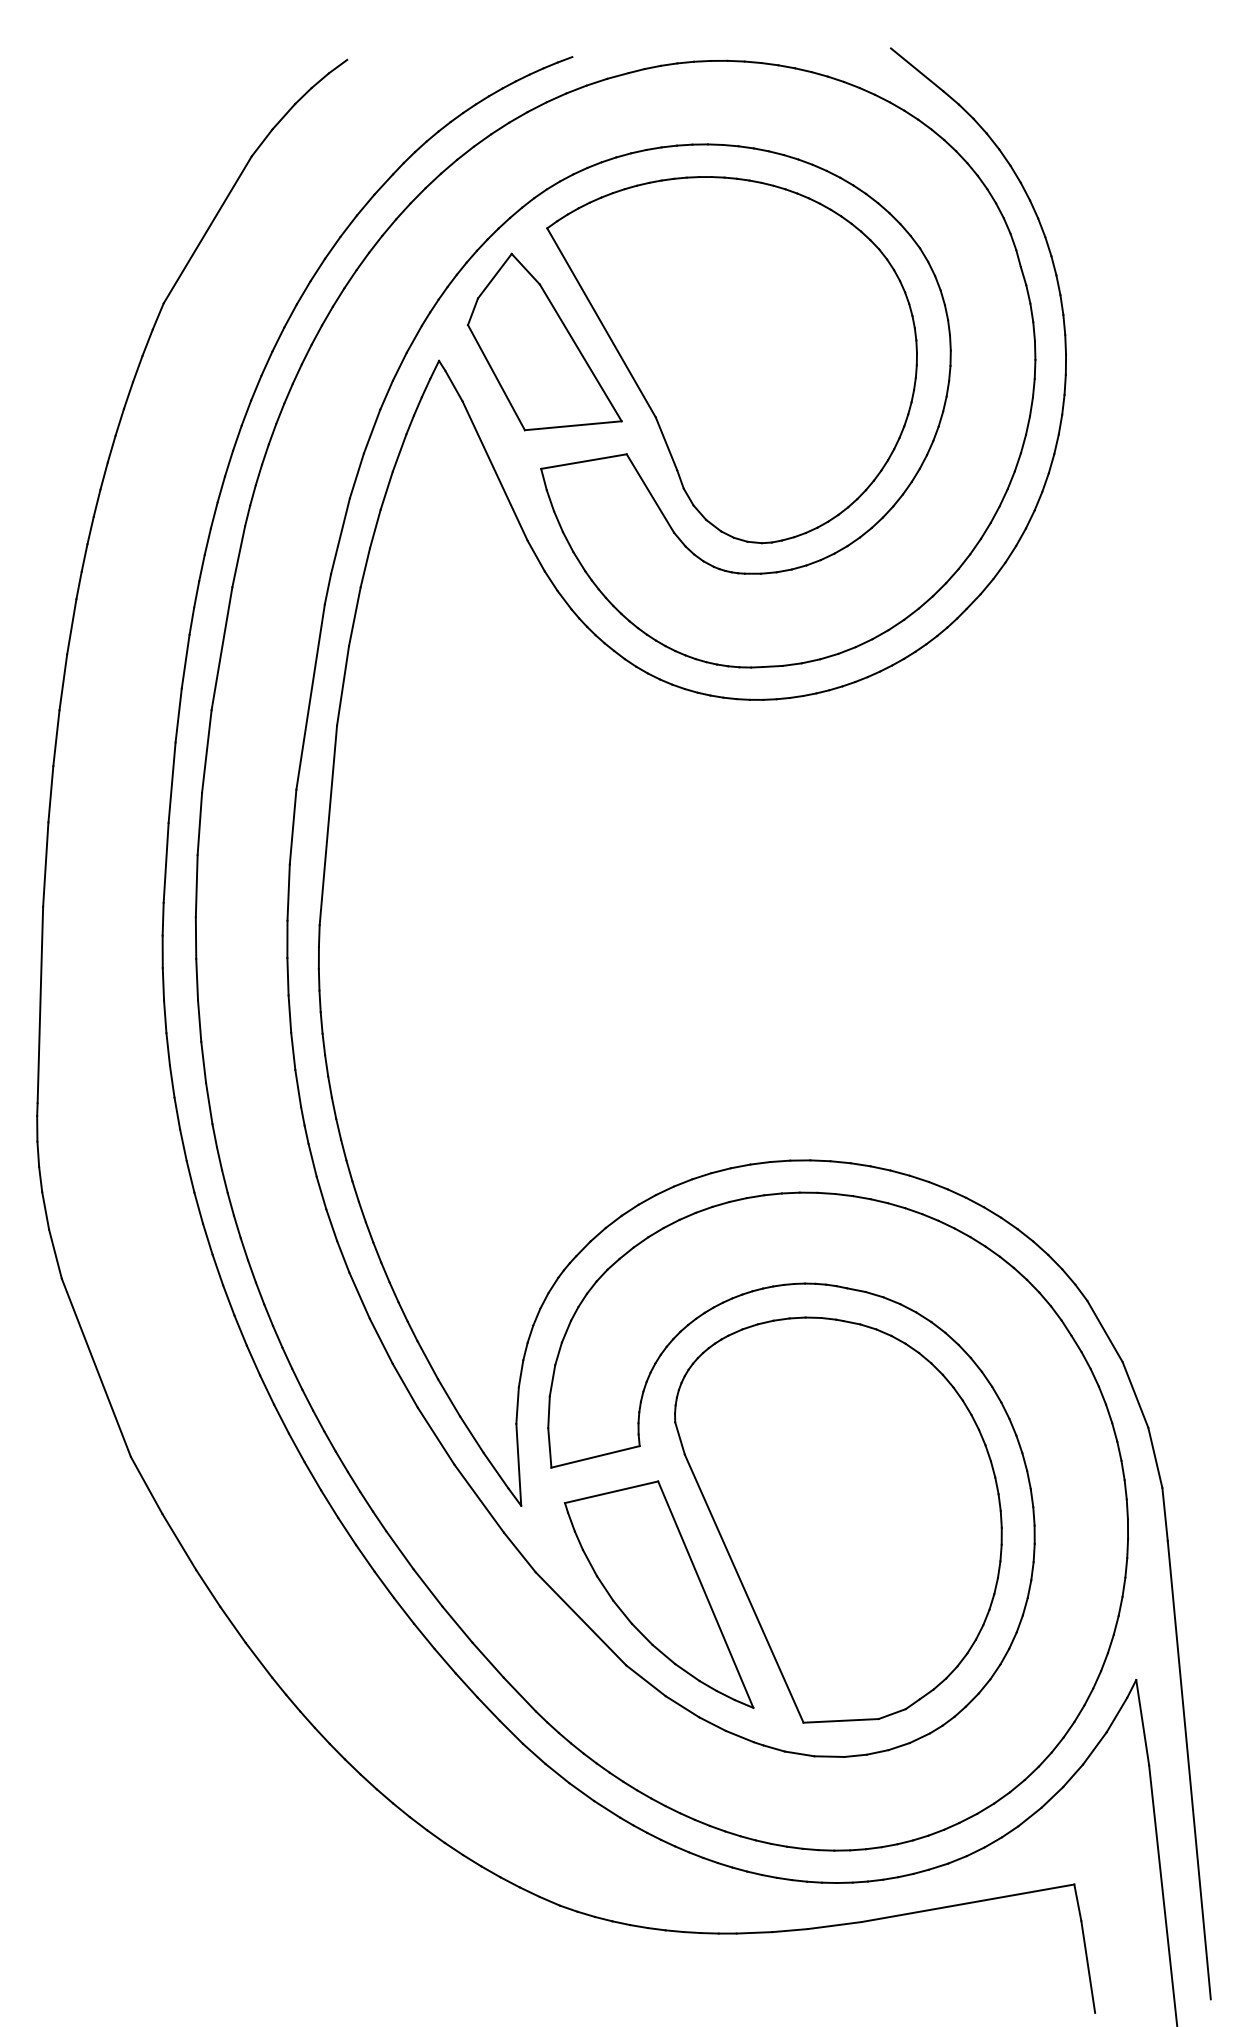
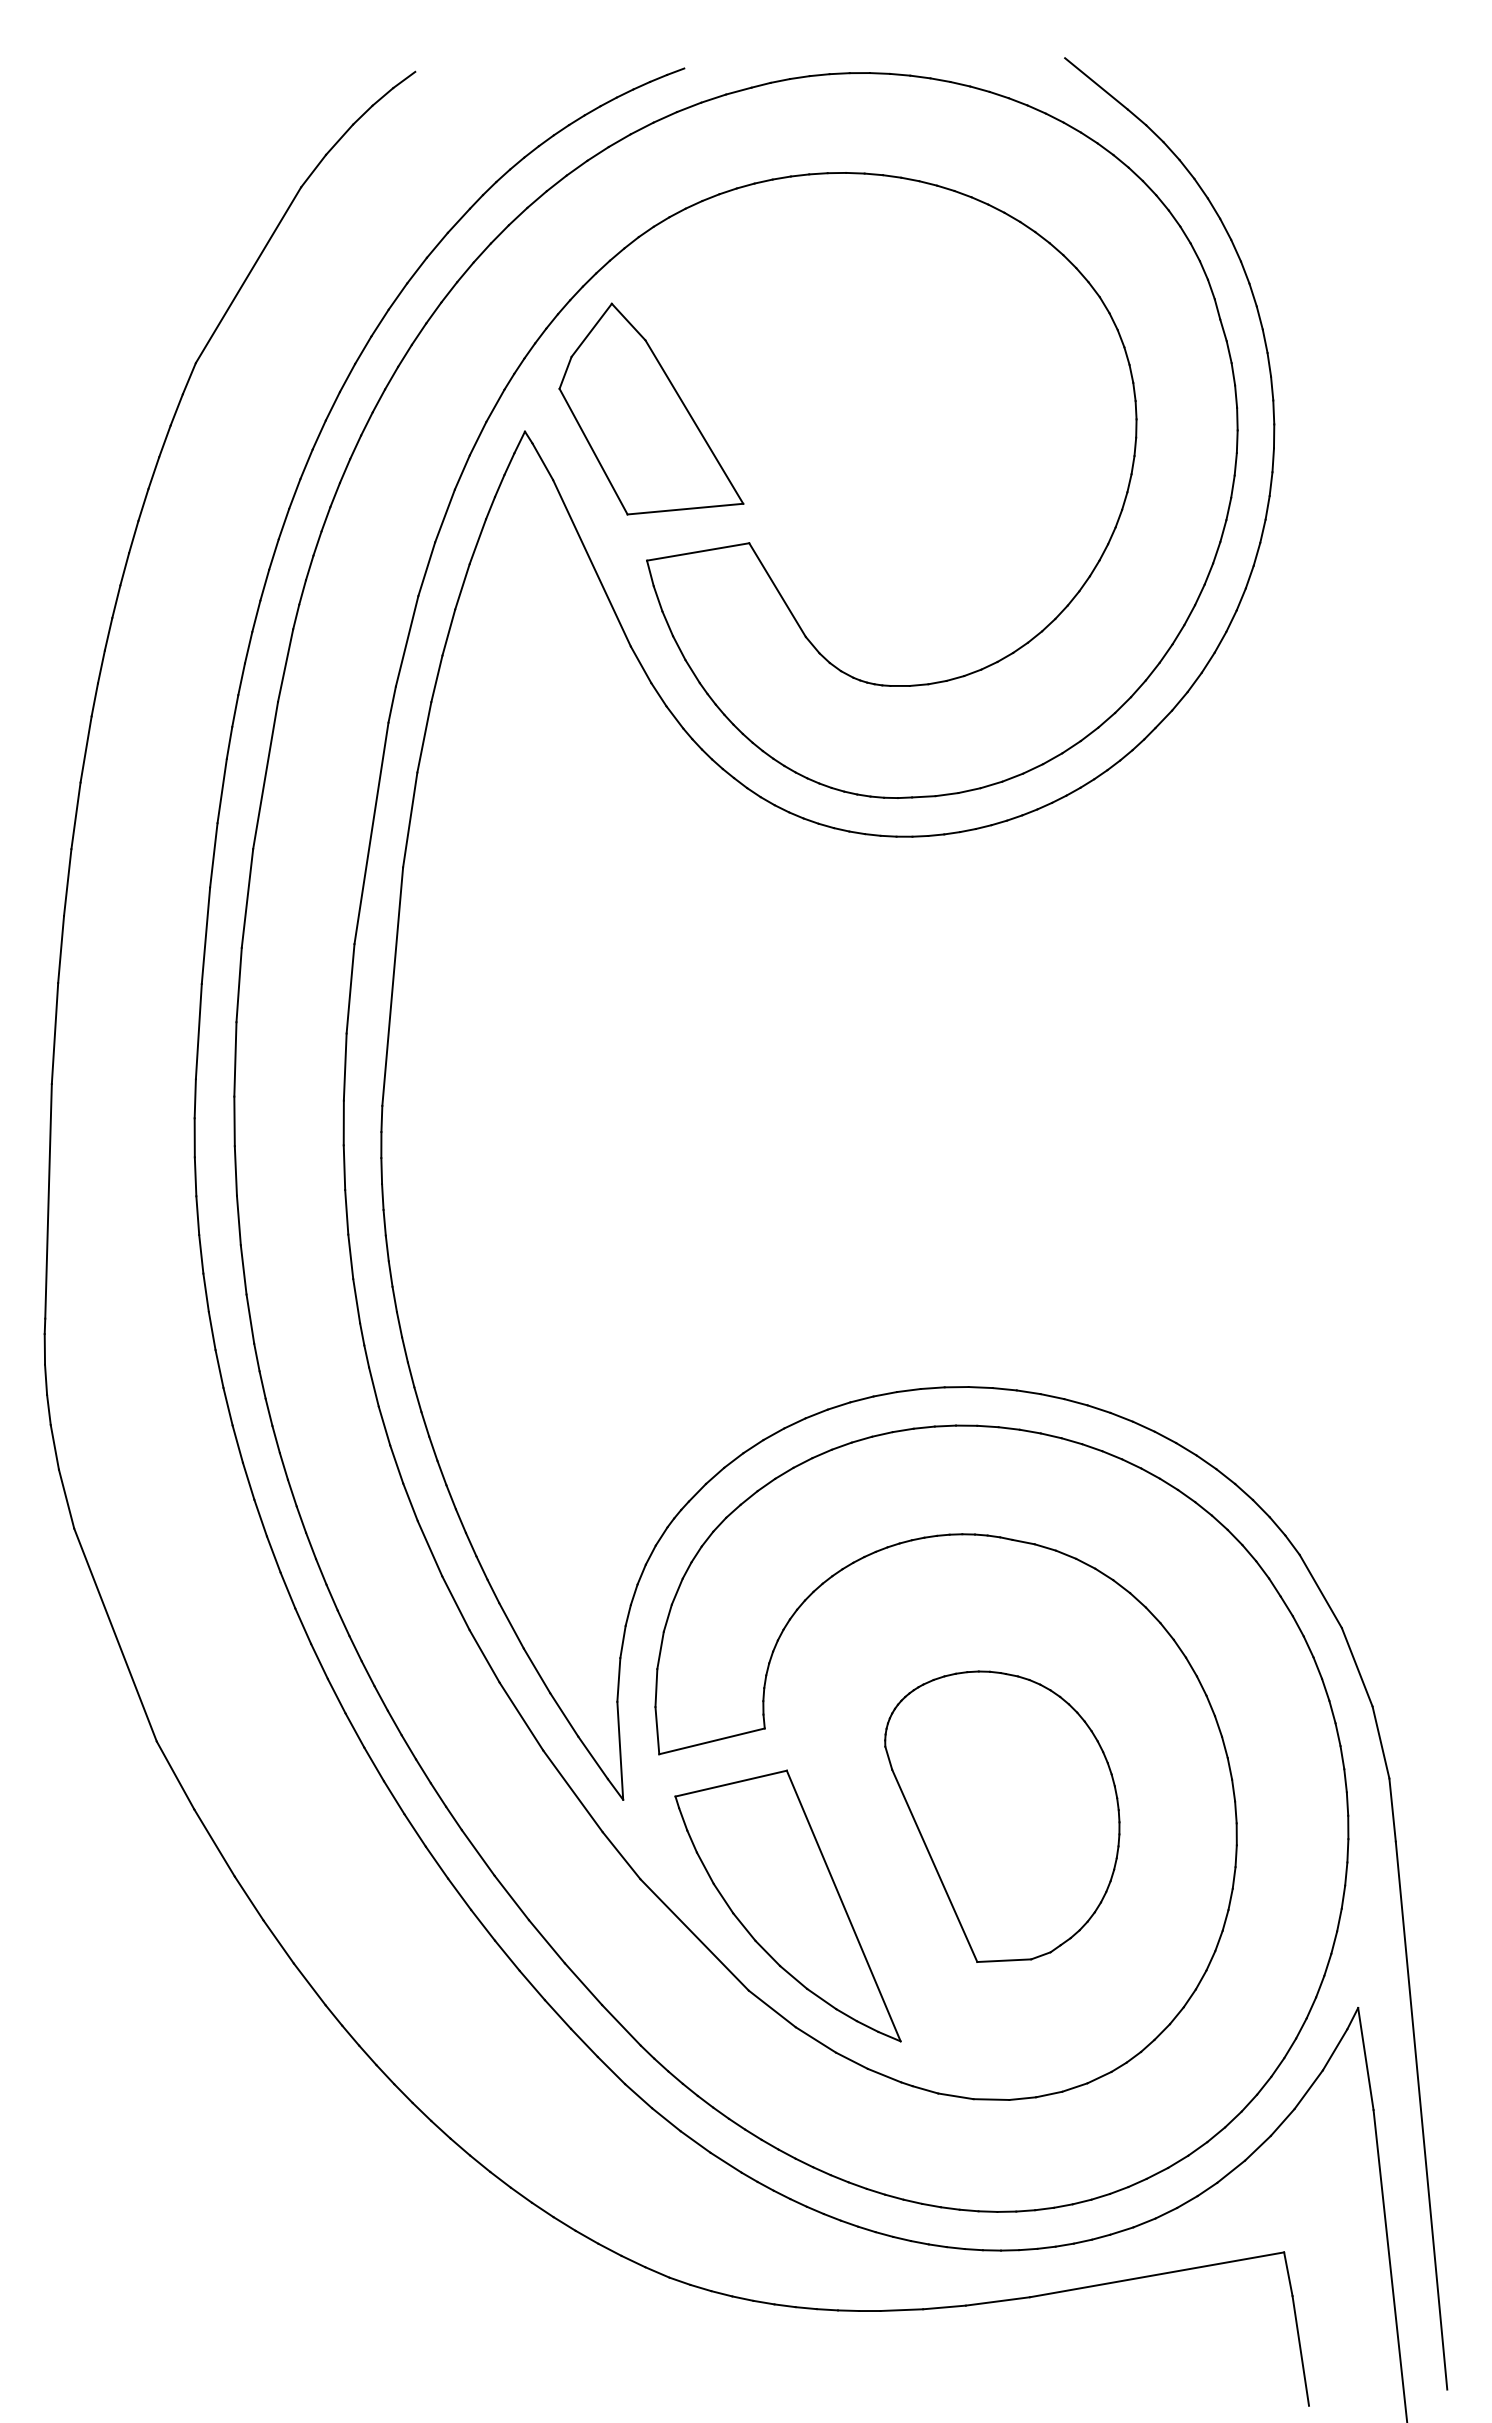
part: (732, 359) -> (875, 430), removed
part: (838, 1519) -> (1002, 1816), size x0.6

